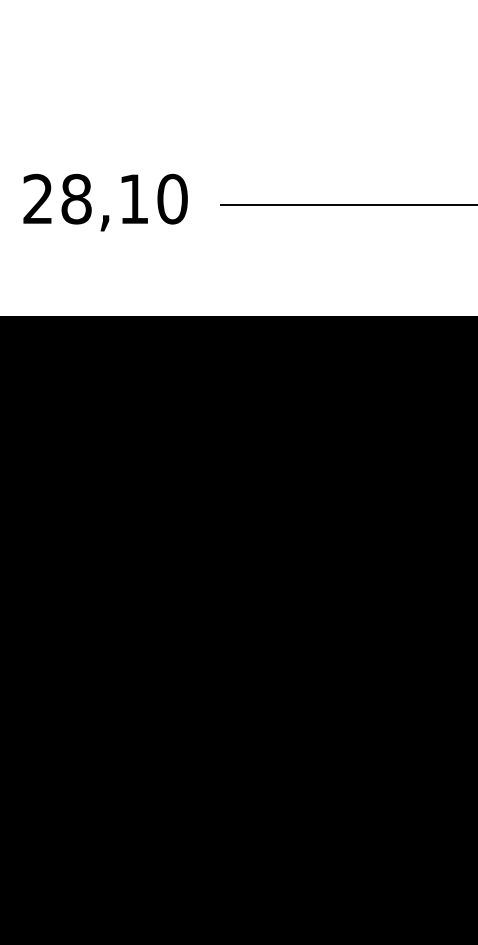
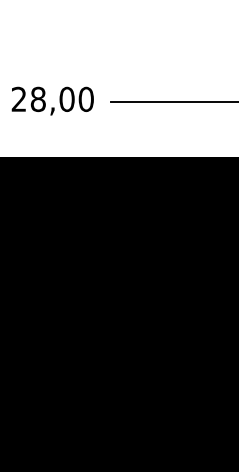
text: (132, 197) -> (66, 98), 28,10 -> 28,00

